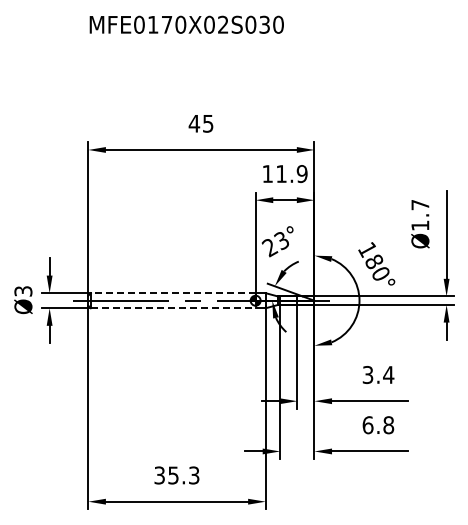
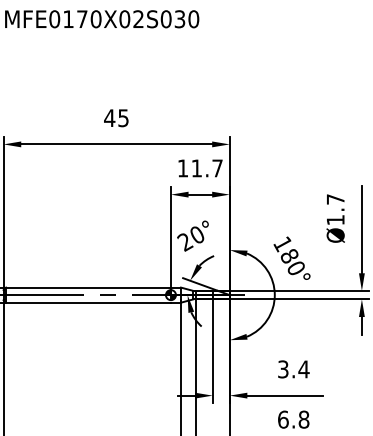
text: (301, 174) -> (216, 168), 11.9 -> 11.7
text: (281, 241) -> (196, 235), 23° -> 20°
line: (172, 293) -> (87, 287), dashed -> solid
line: (173, 308) -> (88, 302), dashed -> solid

